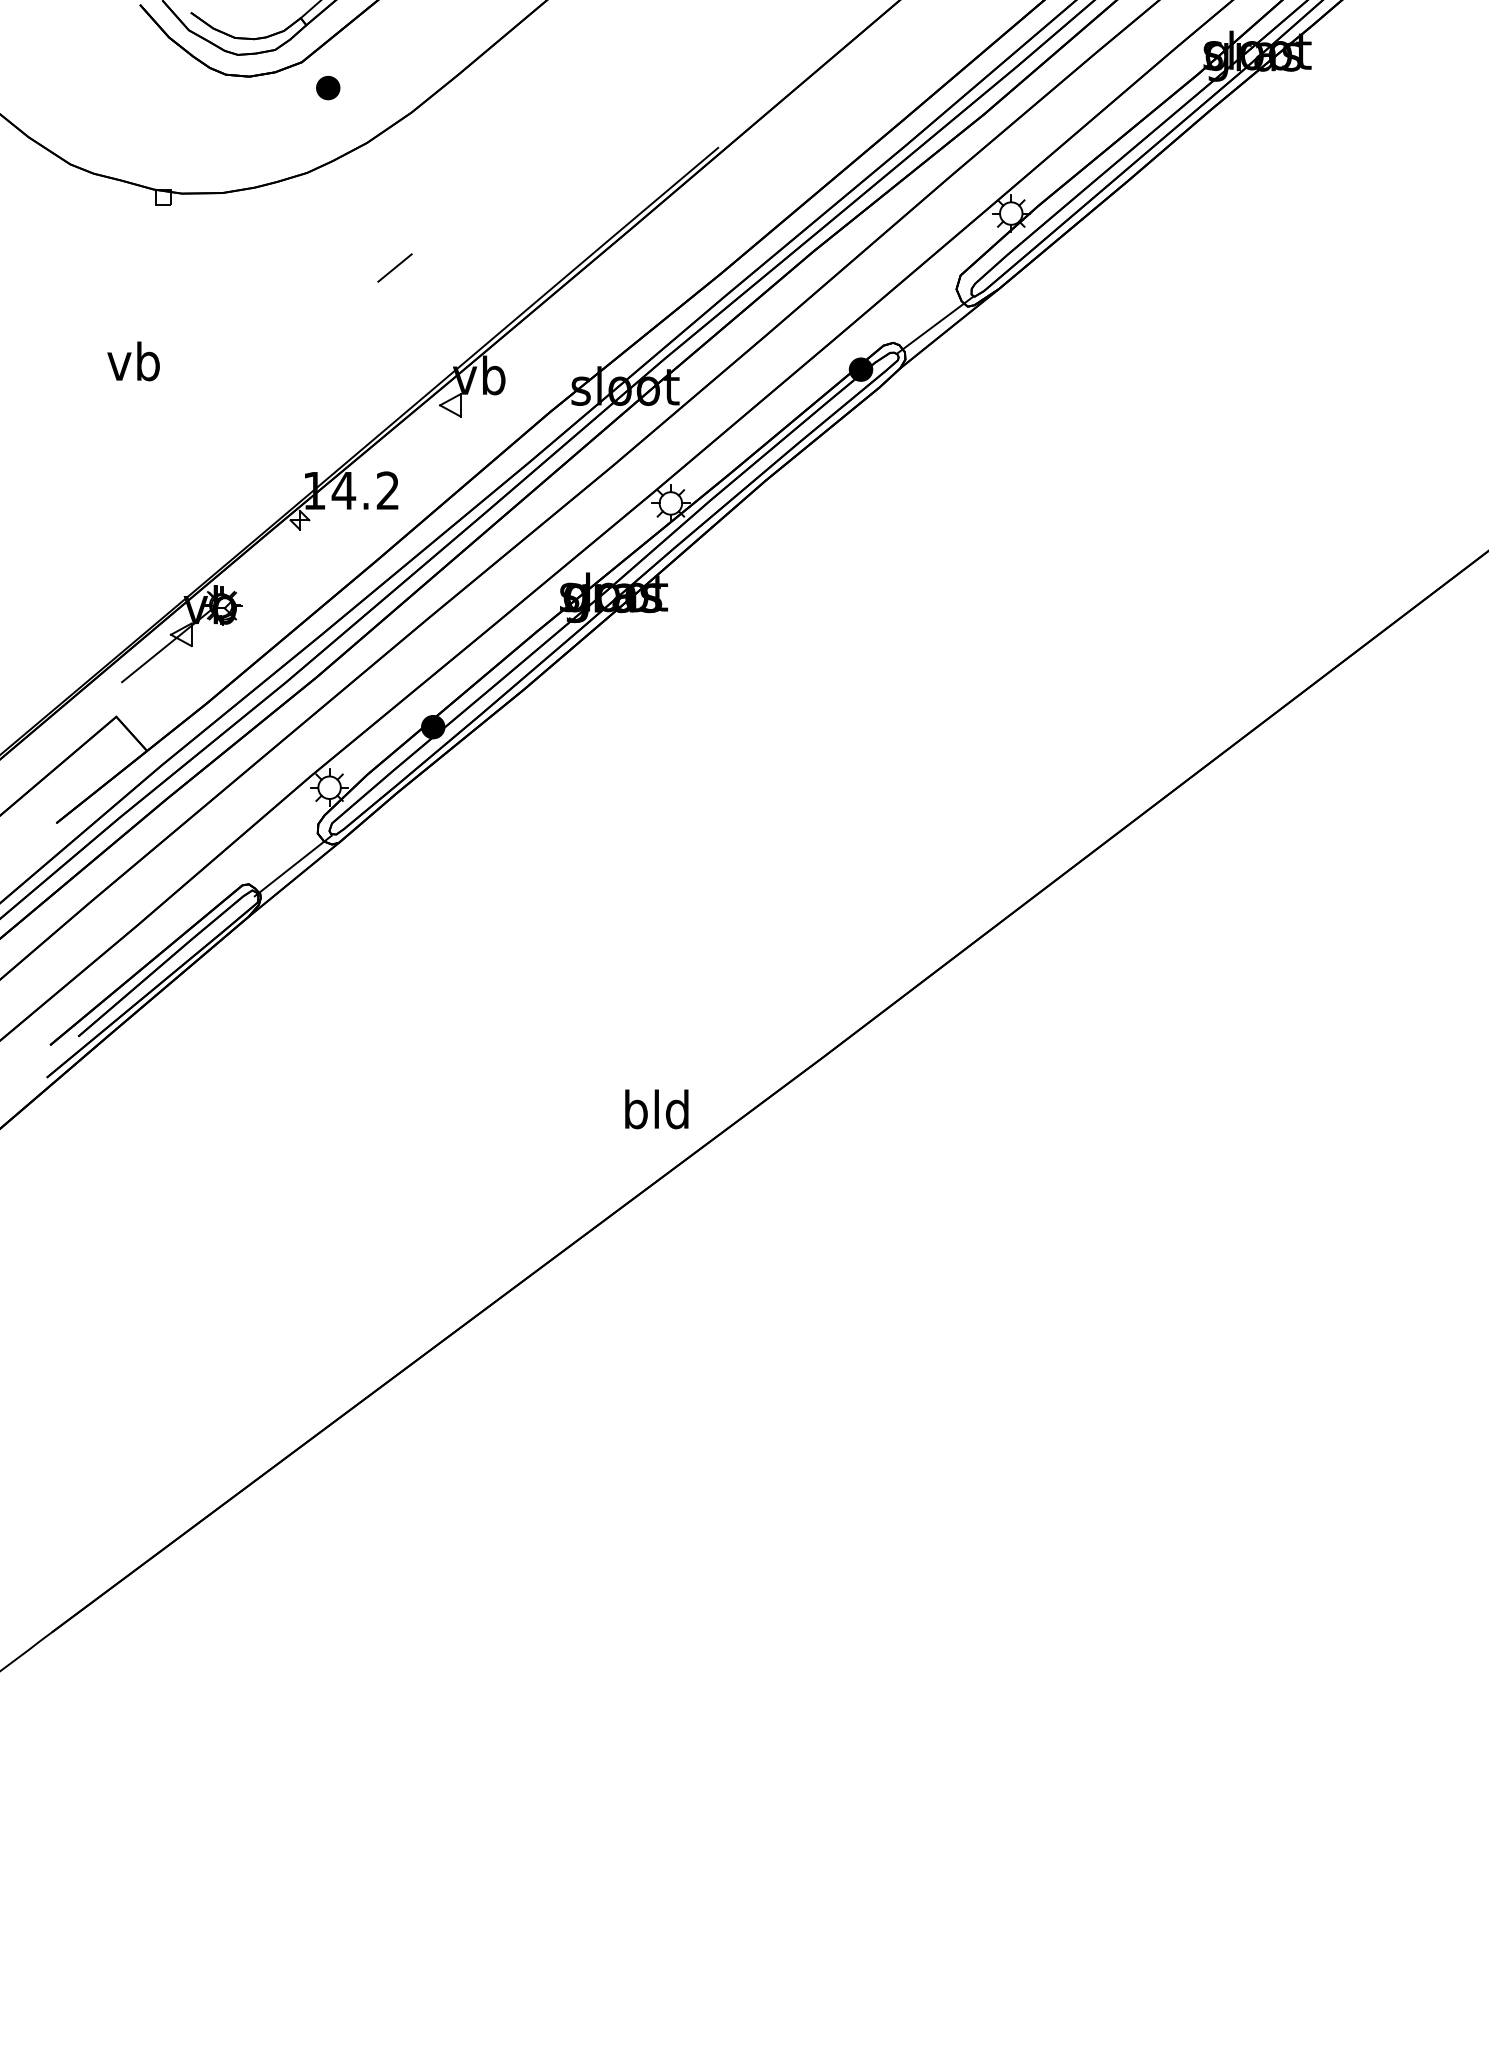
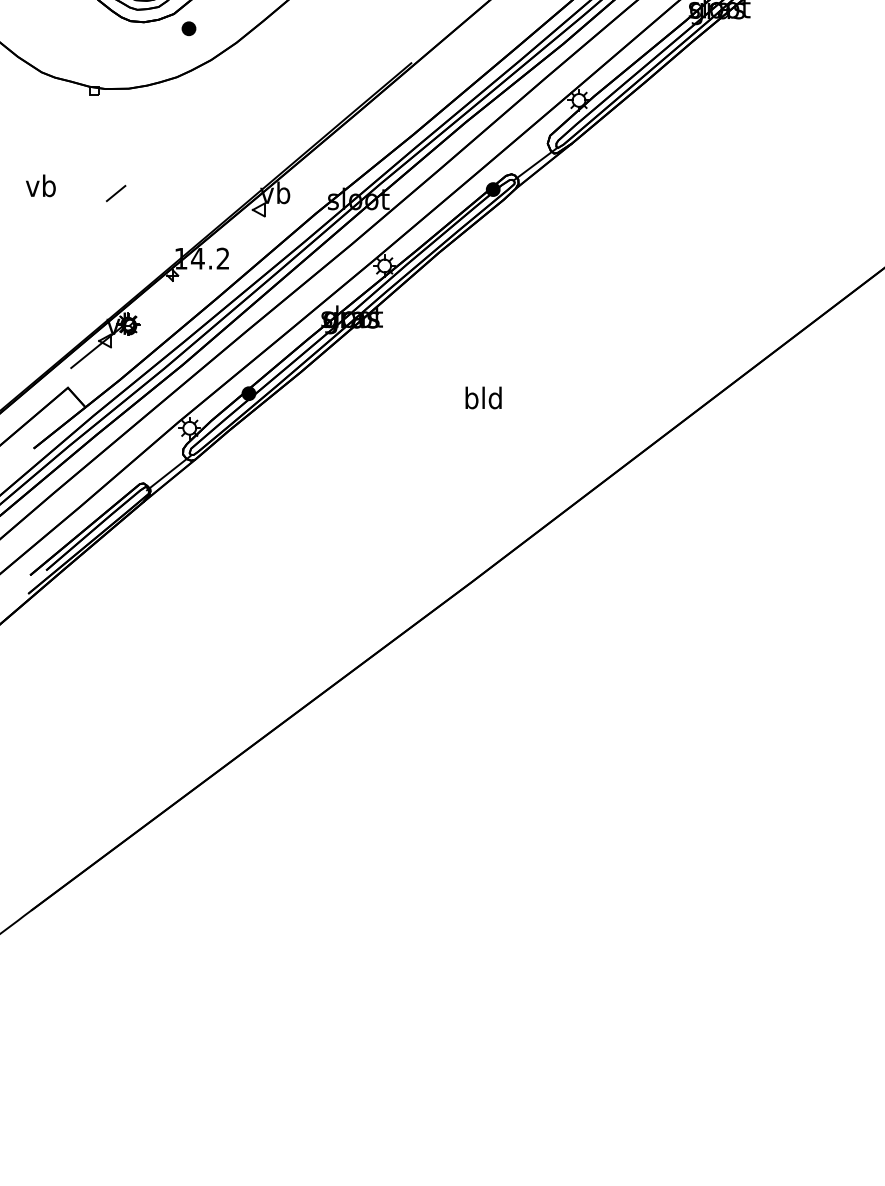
line: (395, 267) -> (116, 193), moved
text: (132, 360) -> (40, 185), moved
text: (656, 1108) -> (483, 397), moved

